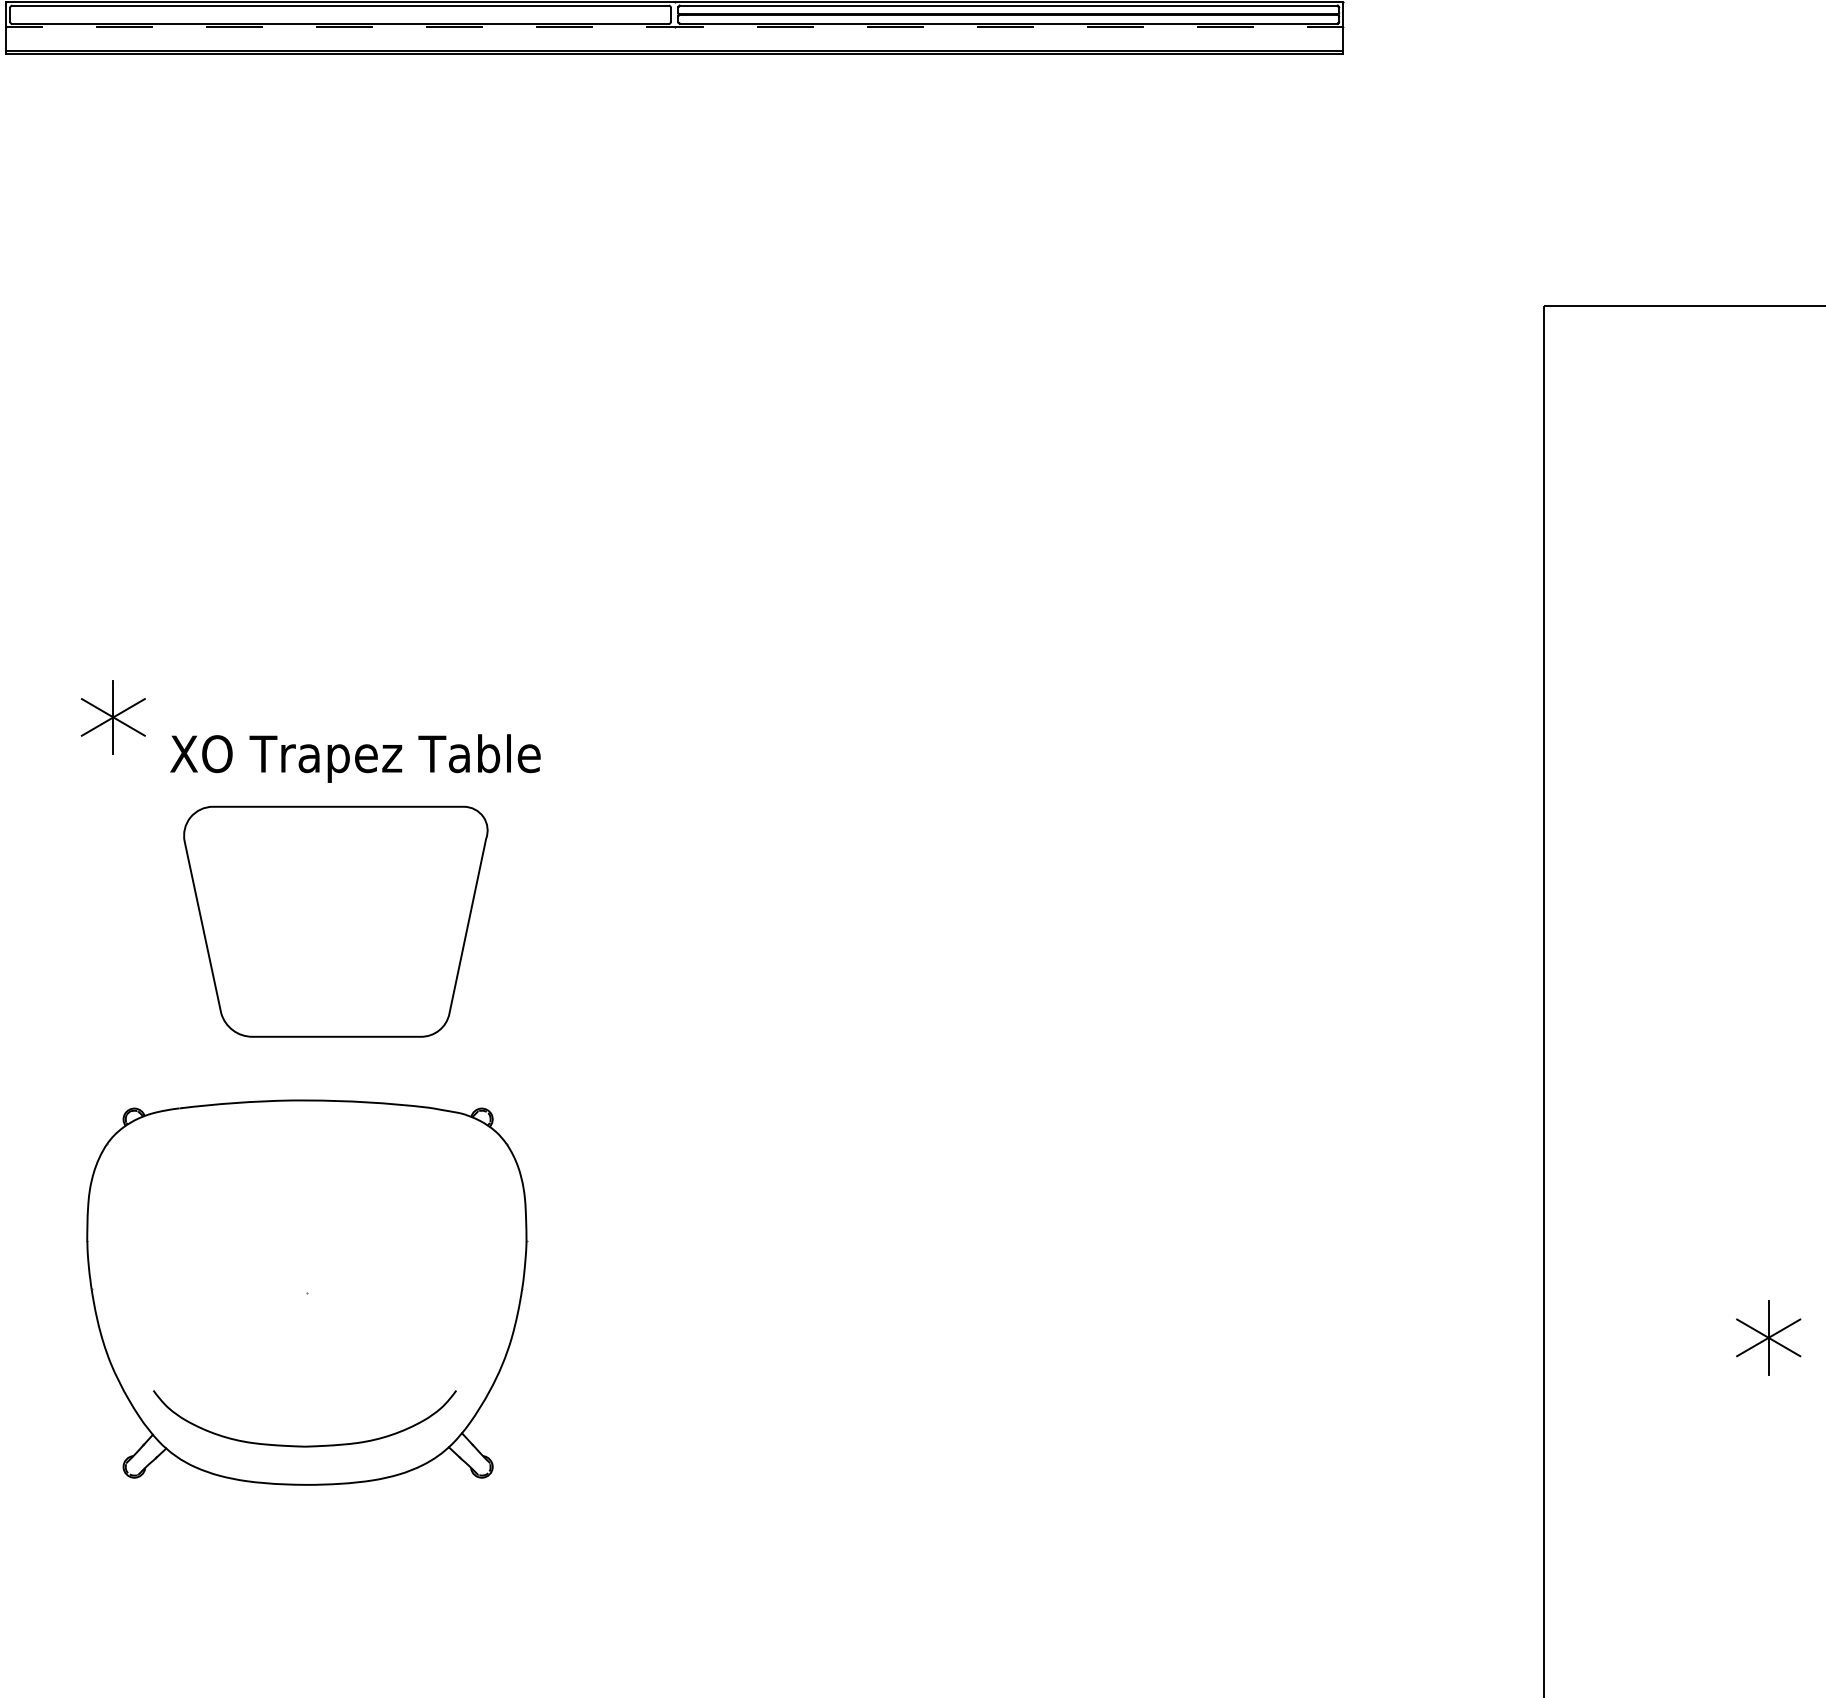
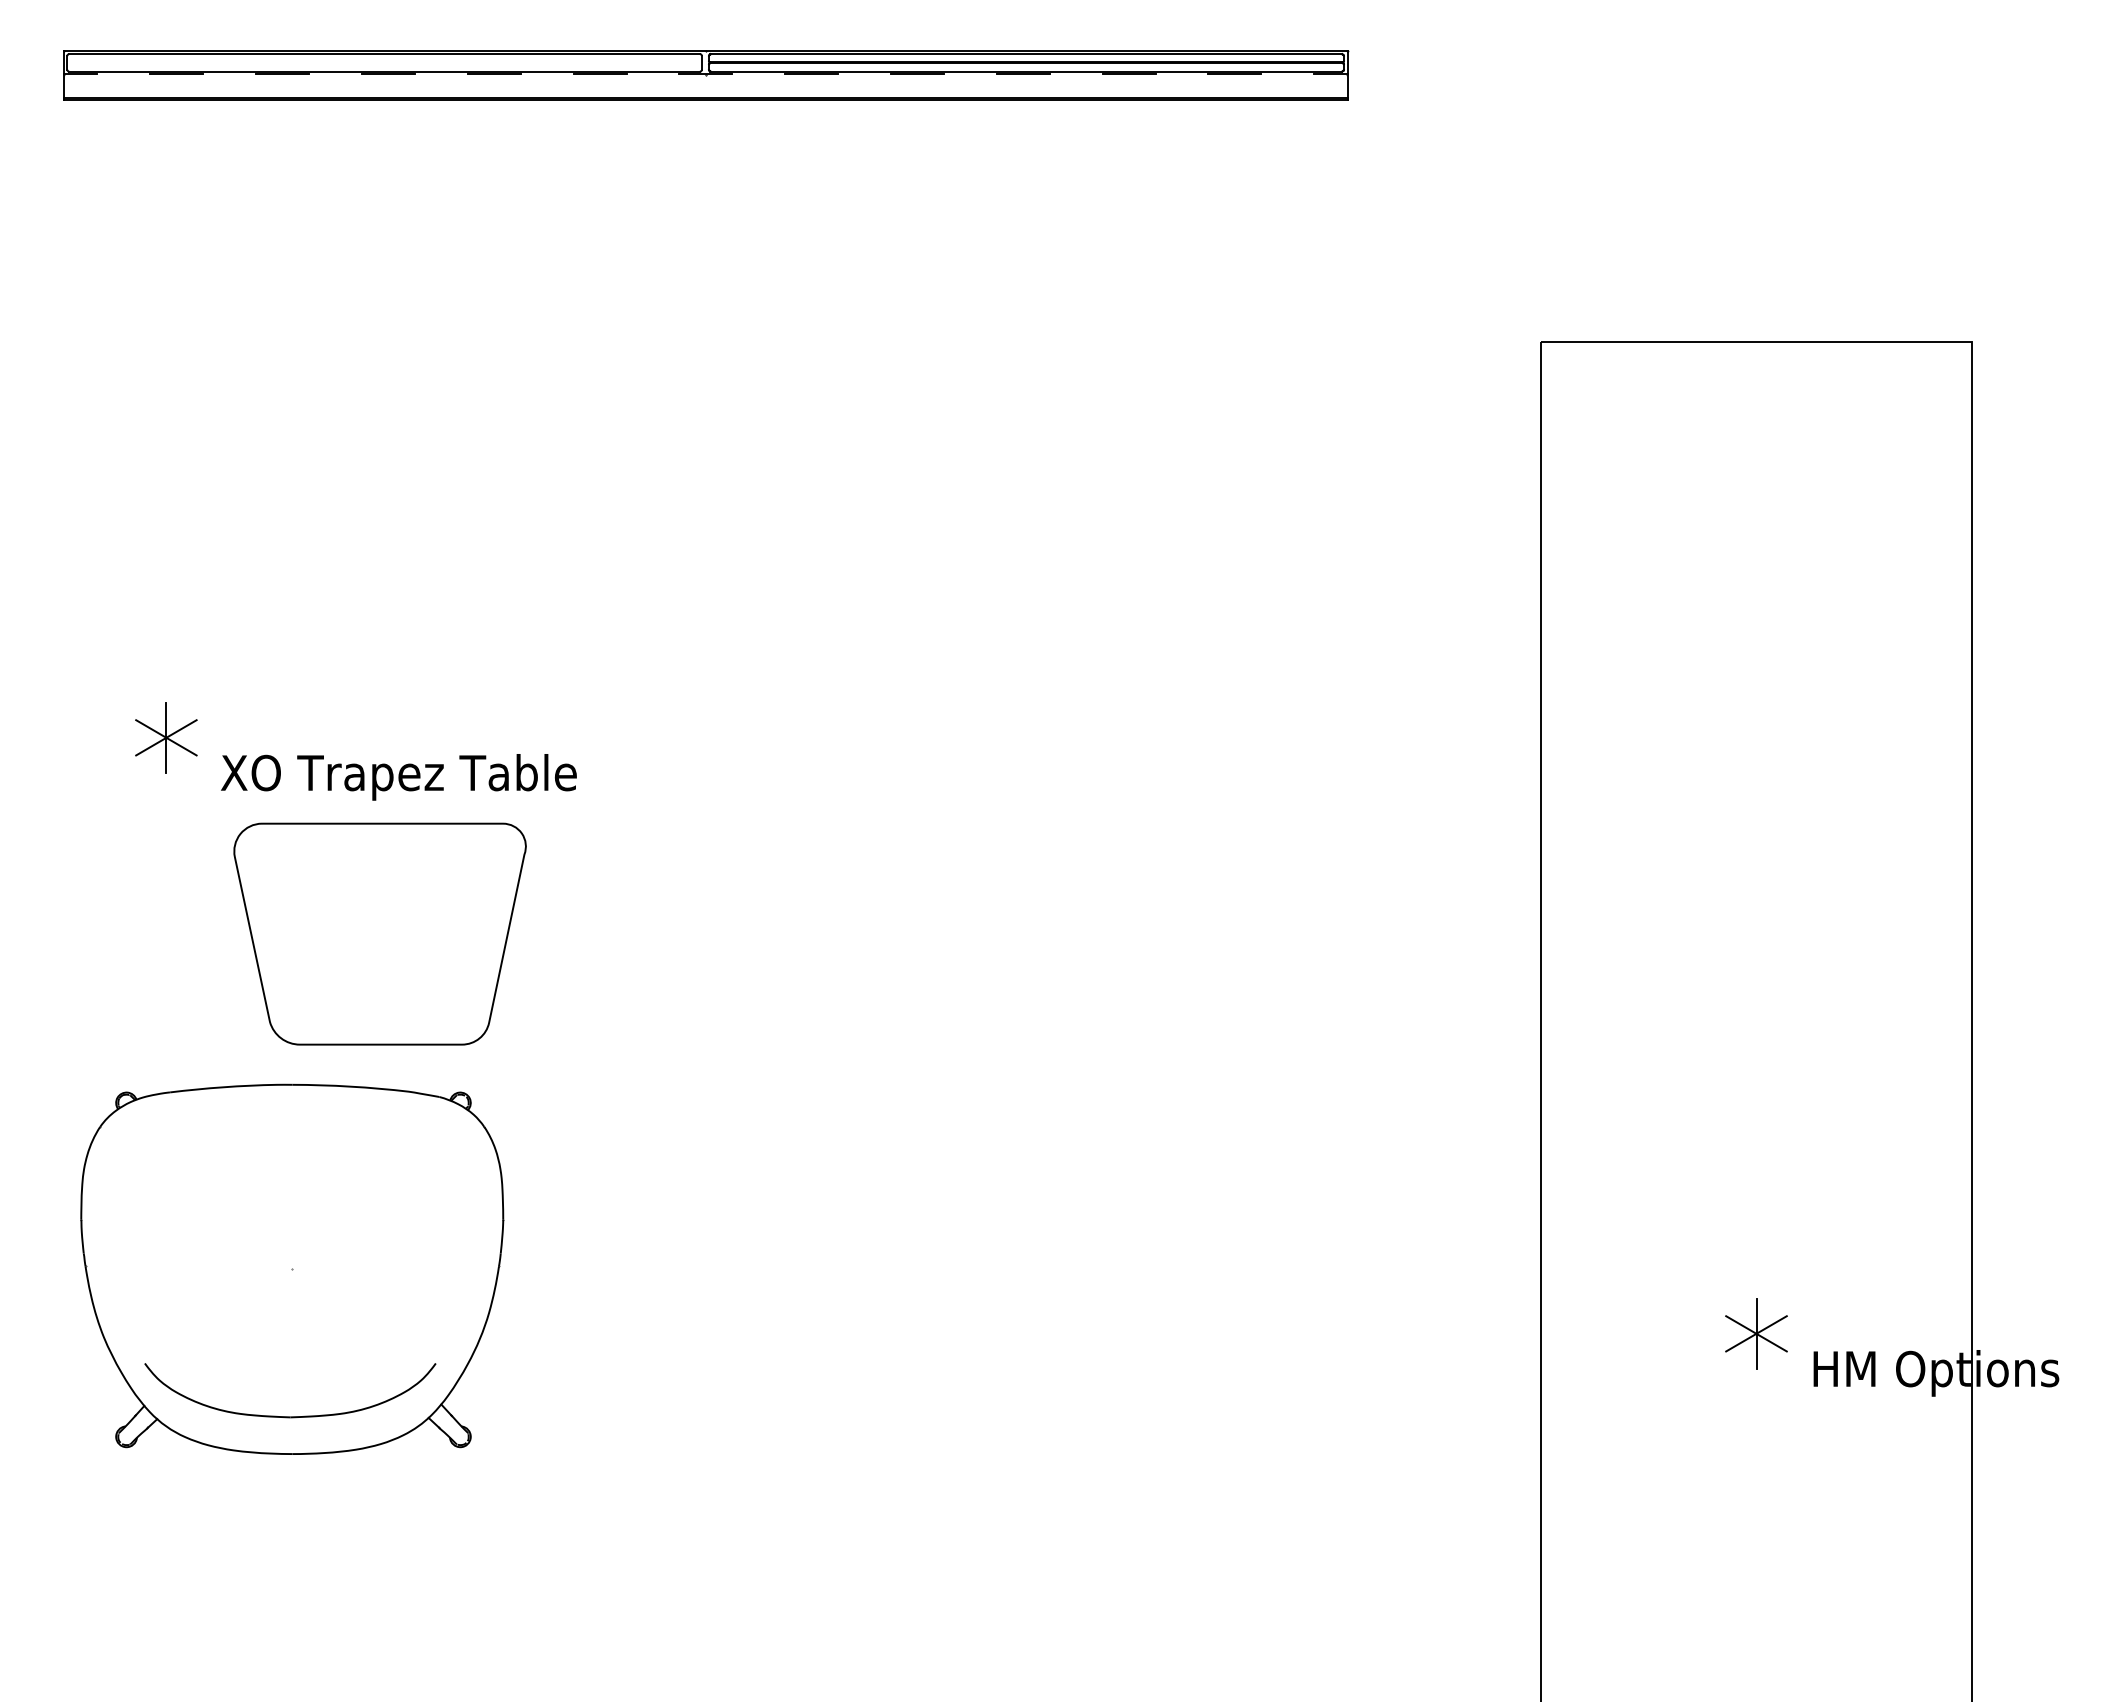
part: (307, 1291) -> (292, 1268), moved

